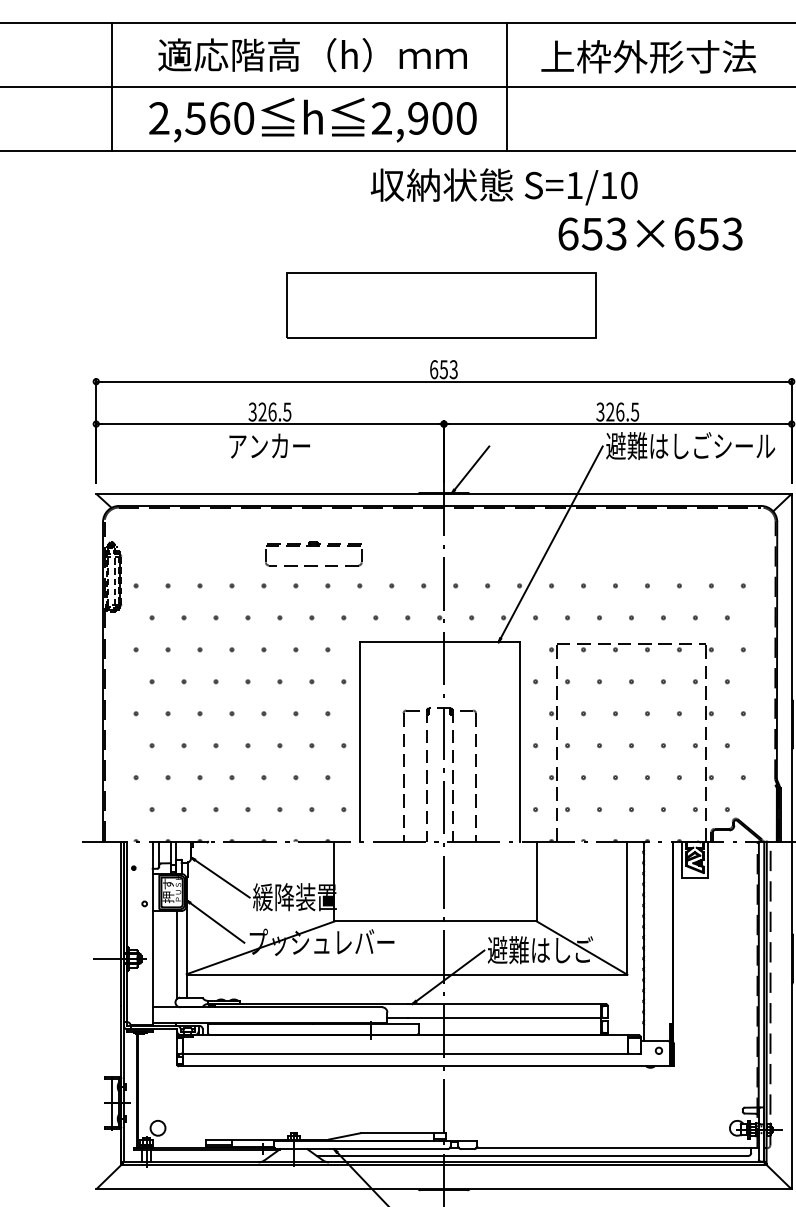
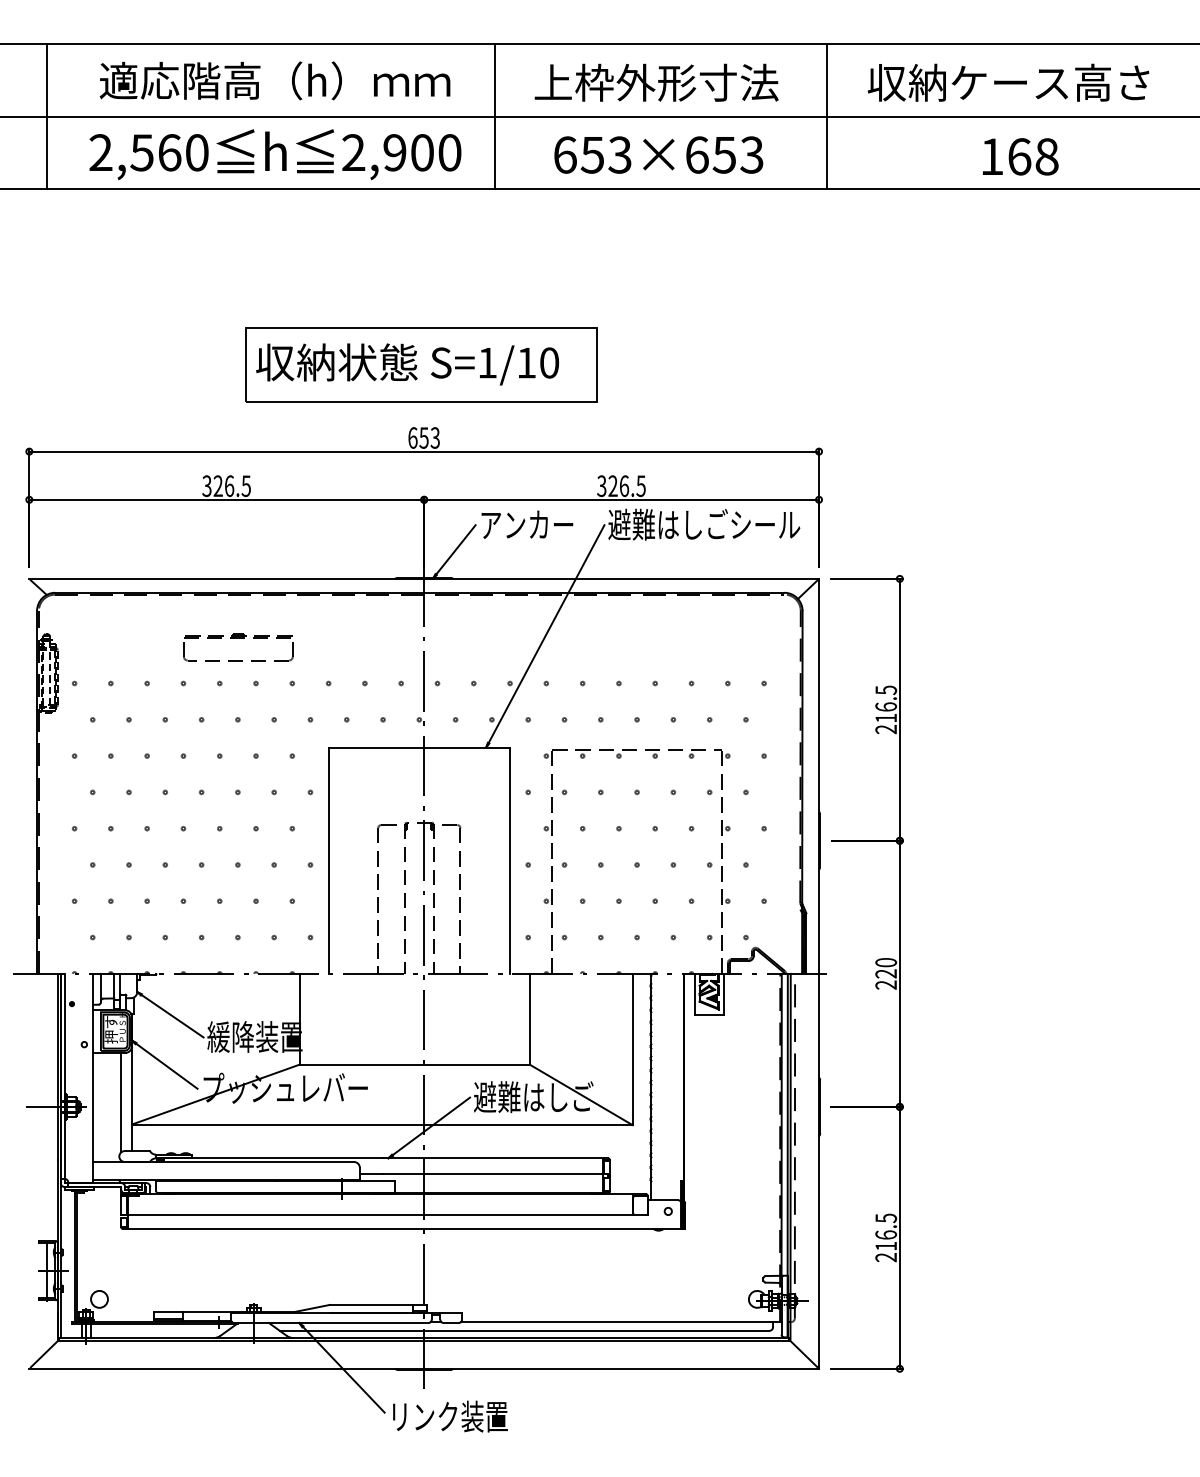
text: (504, 186) -> (407, 364), moved
text: (650, 233) -> (658, 154), moved
text: (269, 445) -> (527, 524), moved
part: (313, 546) -> (238, 638), moved

